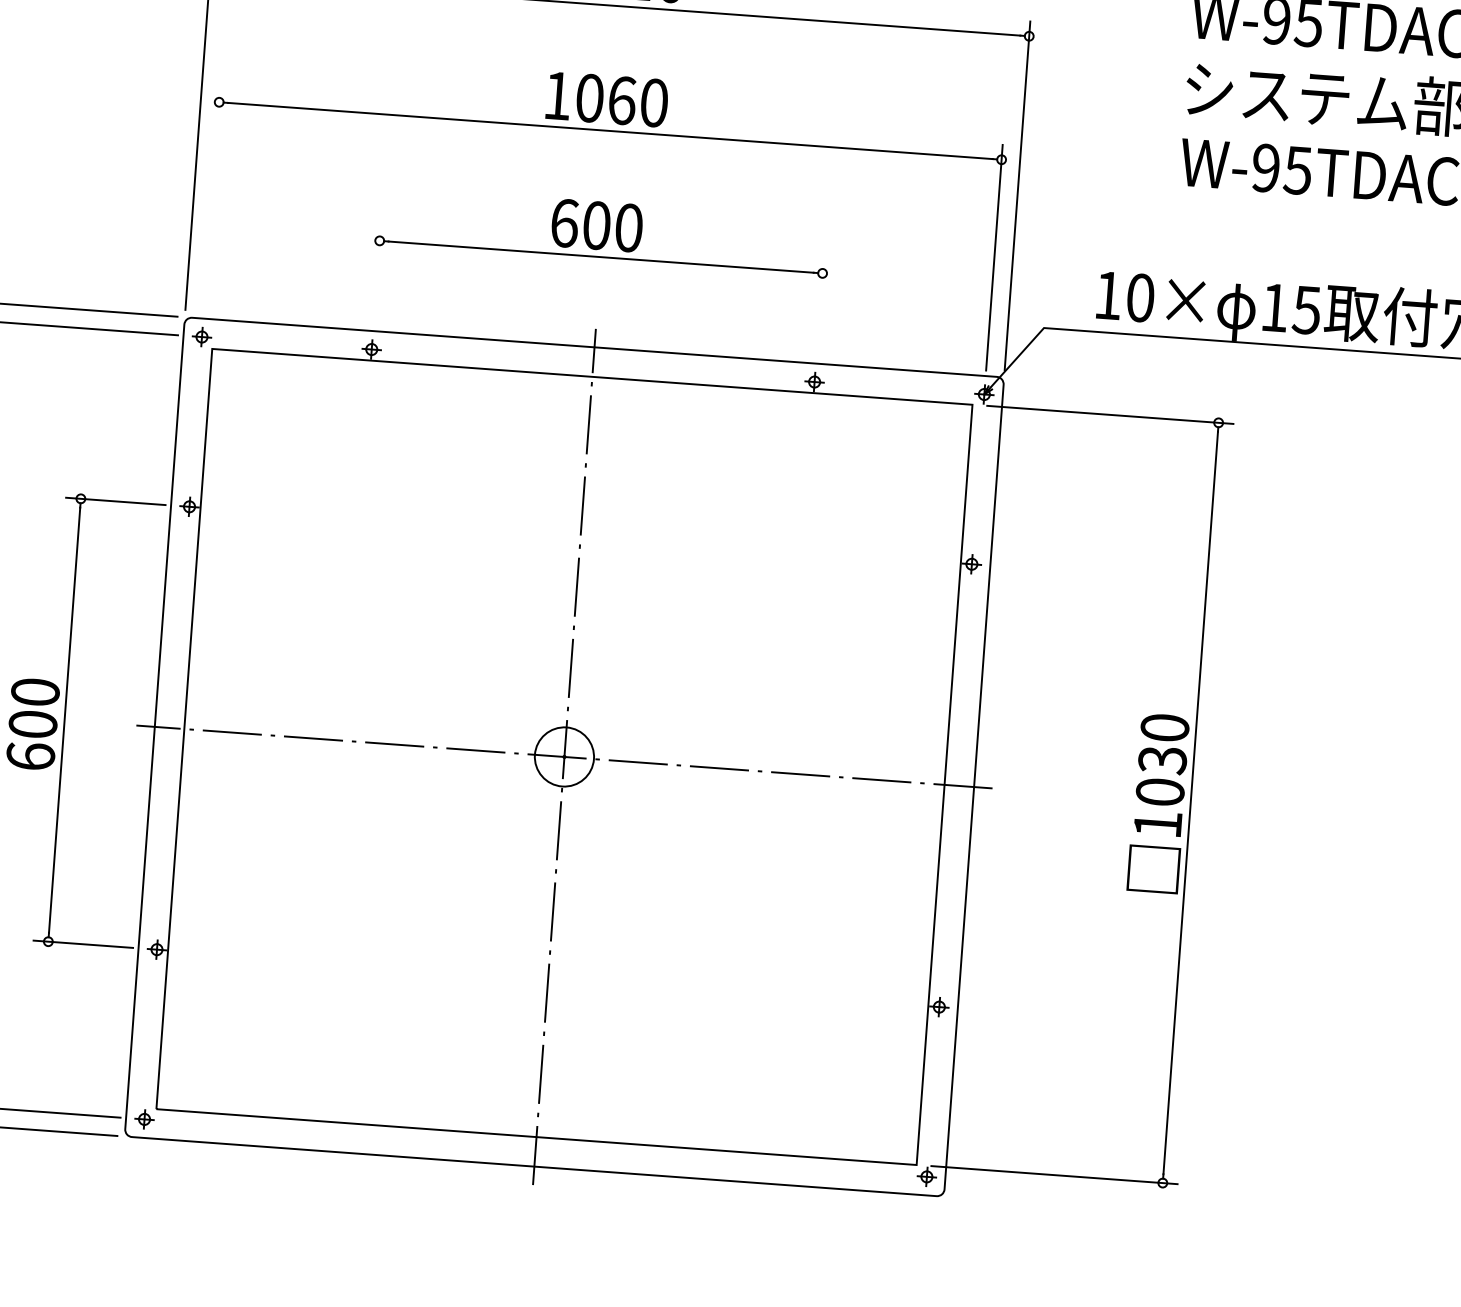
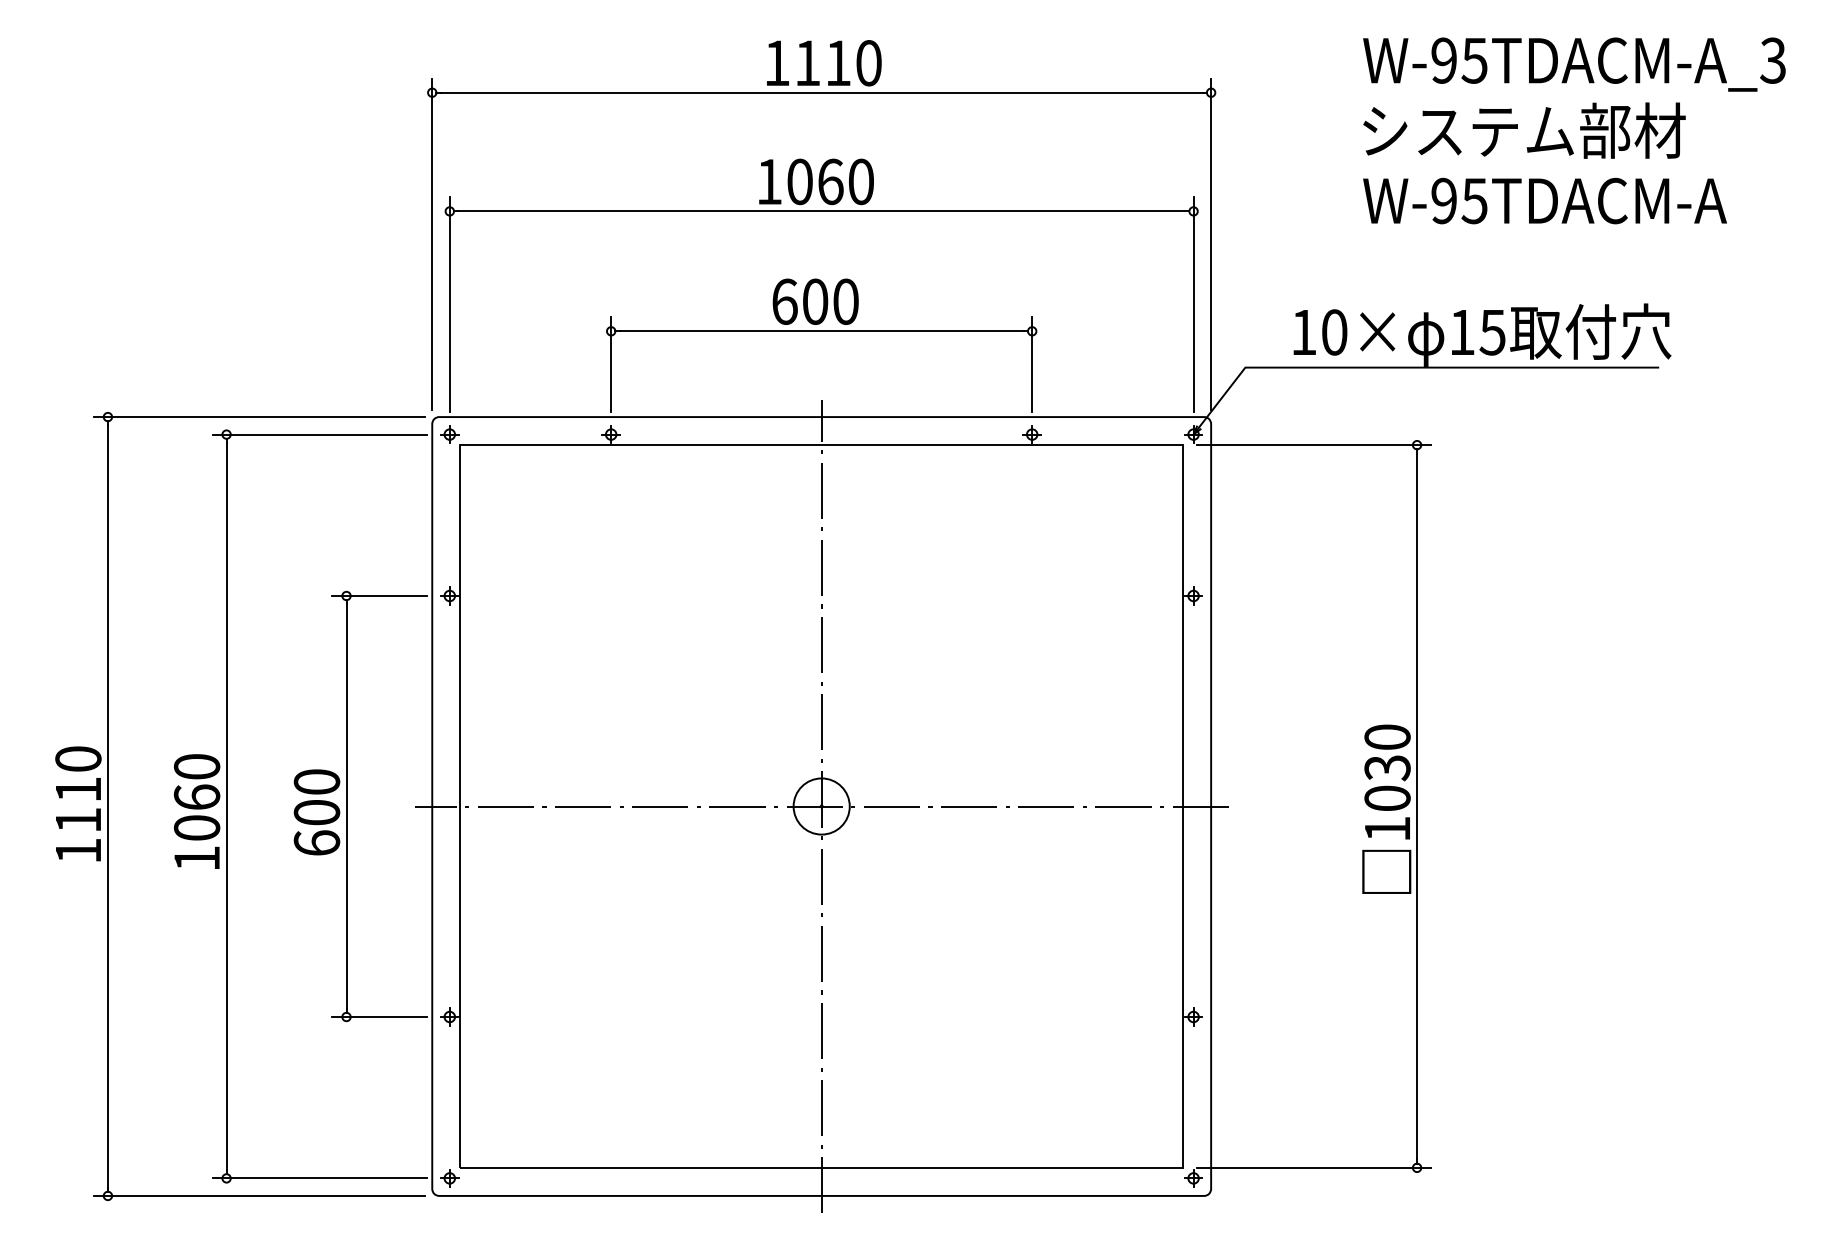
line: (211, 200) -> (449, 304), added
line: (377, 275) -> (611, 364), added
line: (820, 308) -> (1032, 364), added

